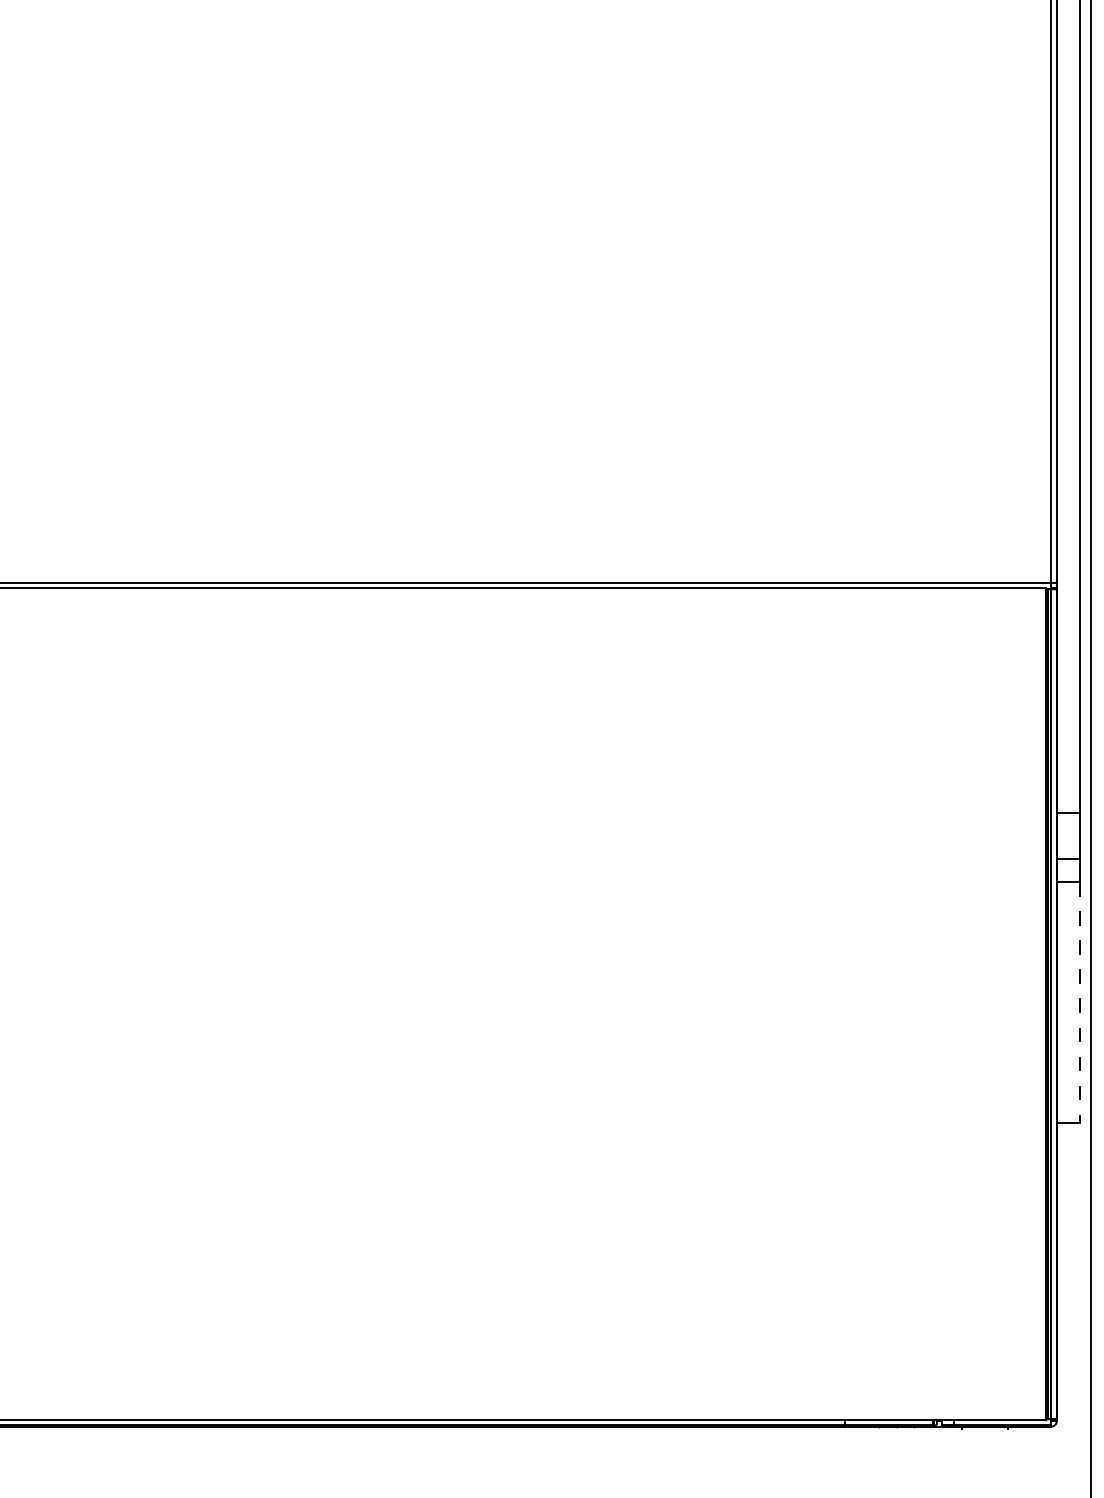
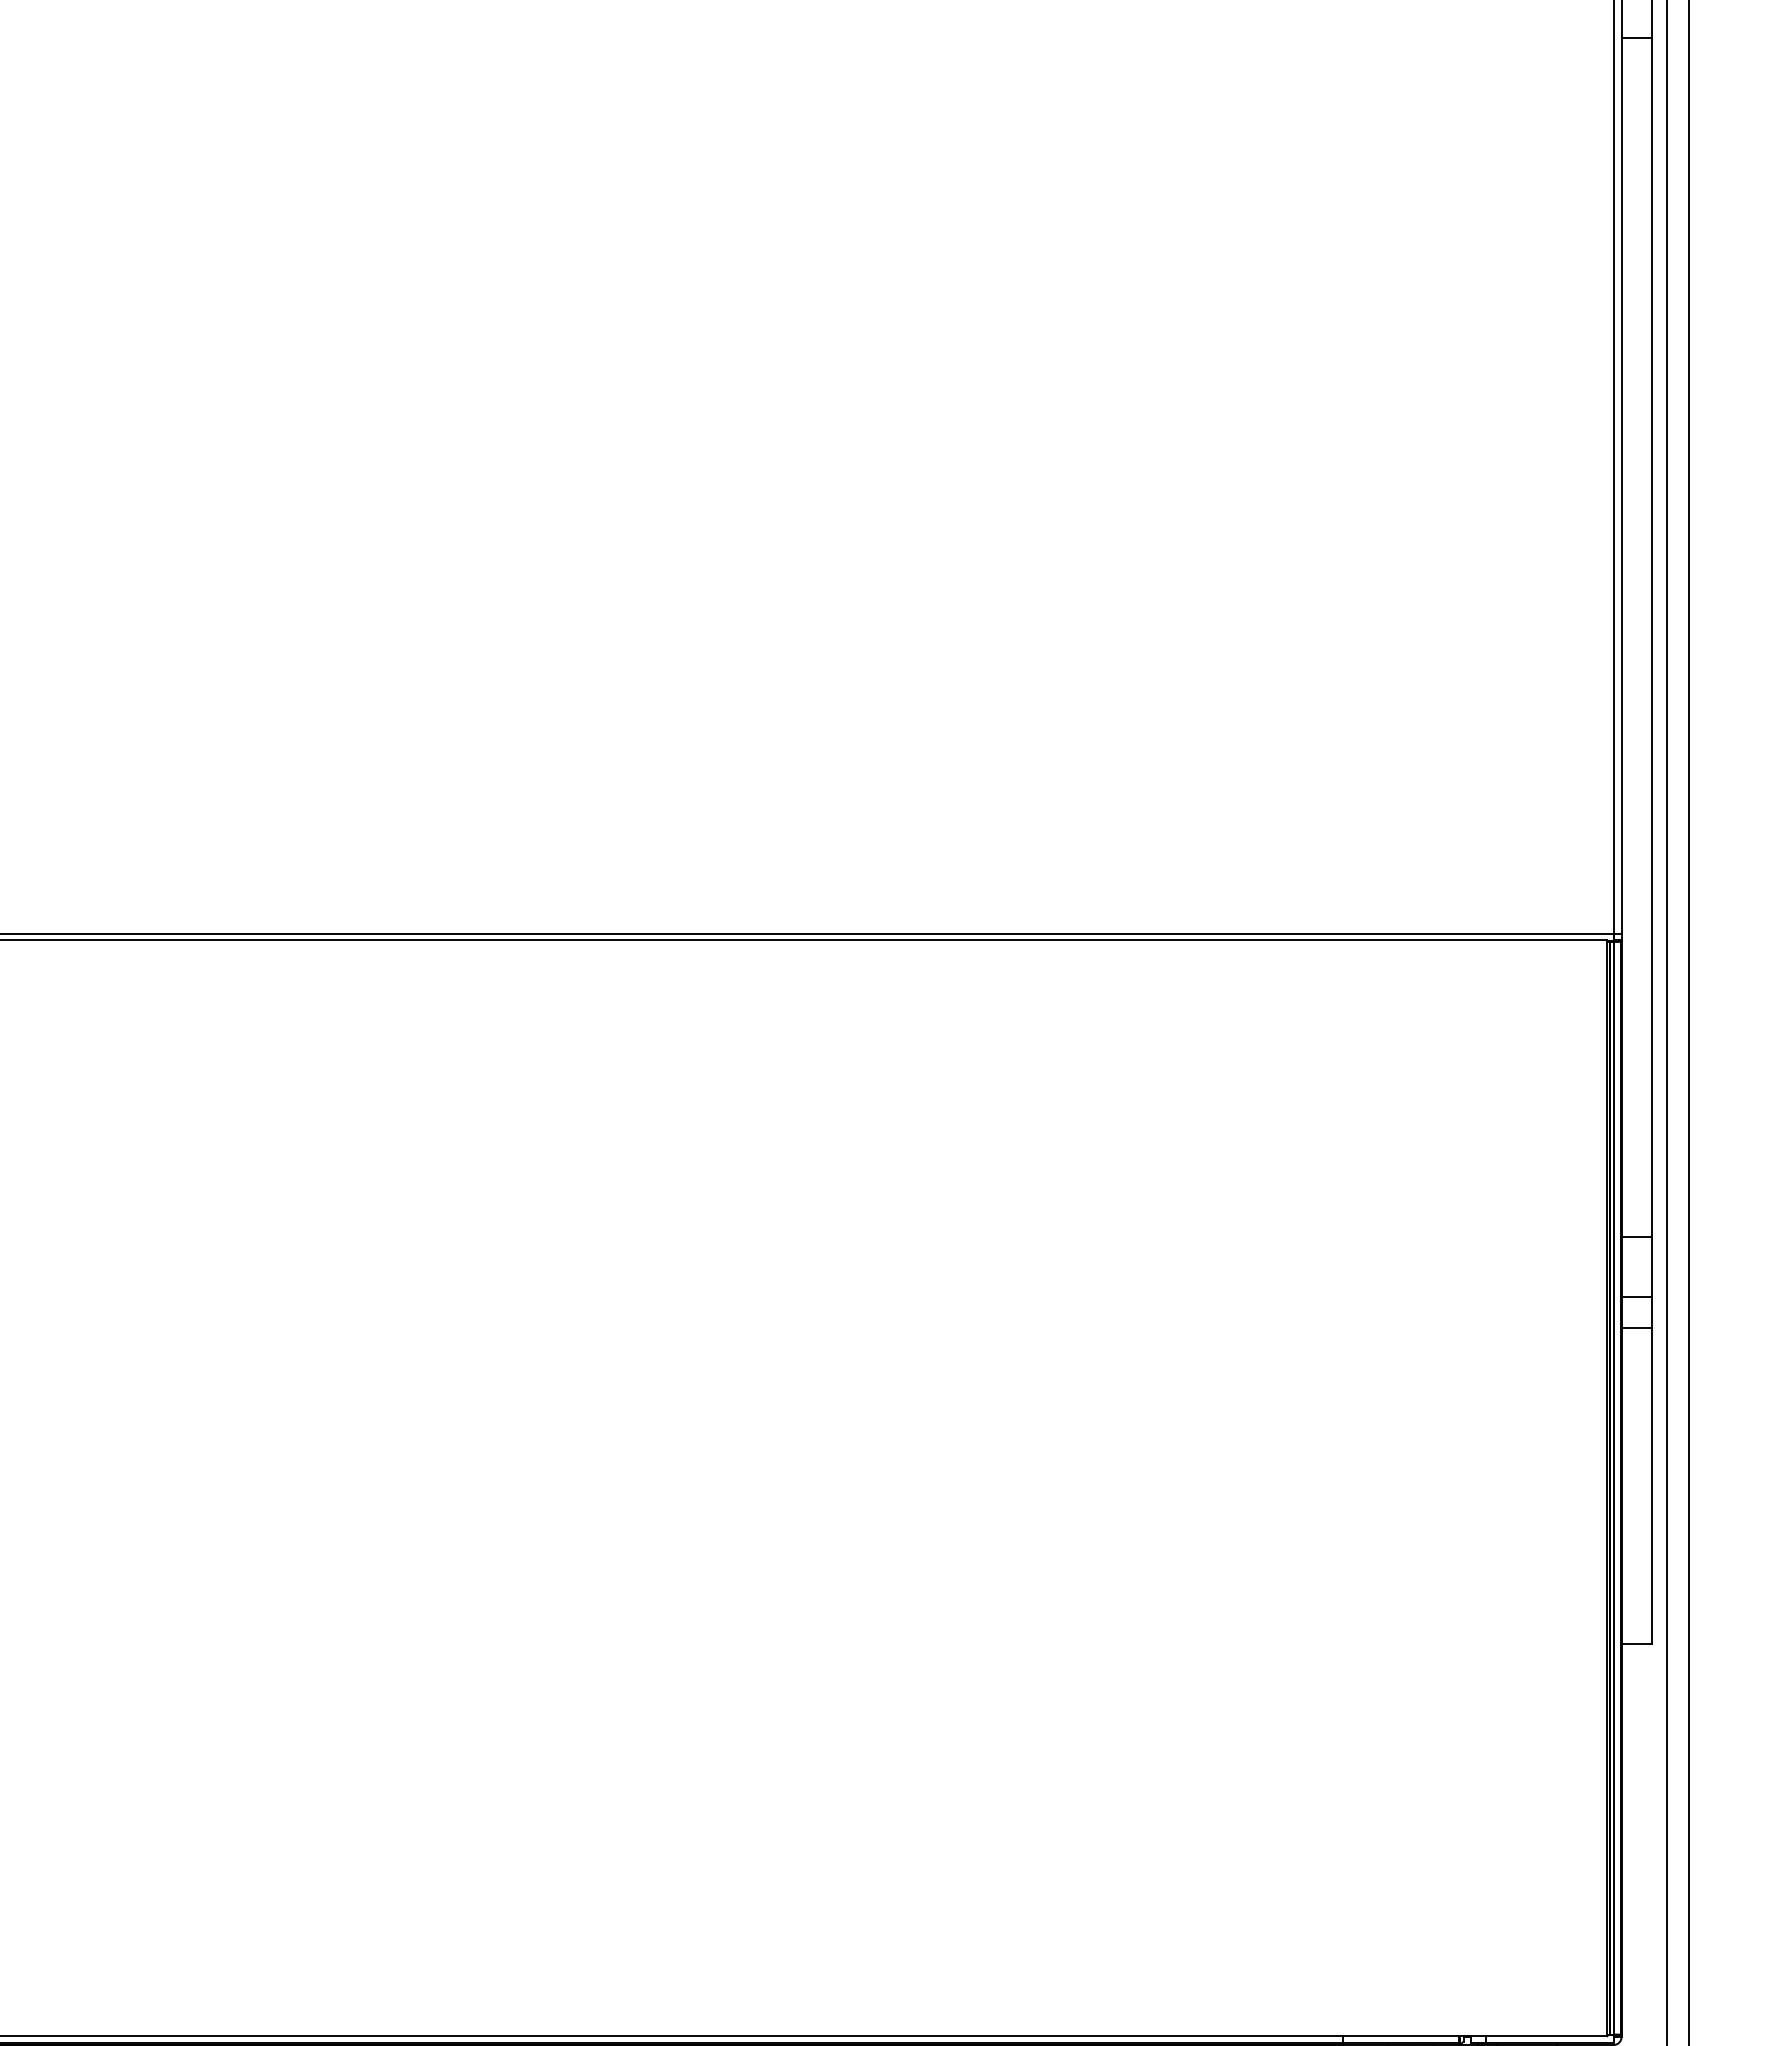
line: (1079, 1002) -> (1651, 1486), dashed -> solid

